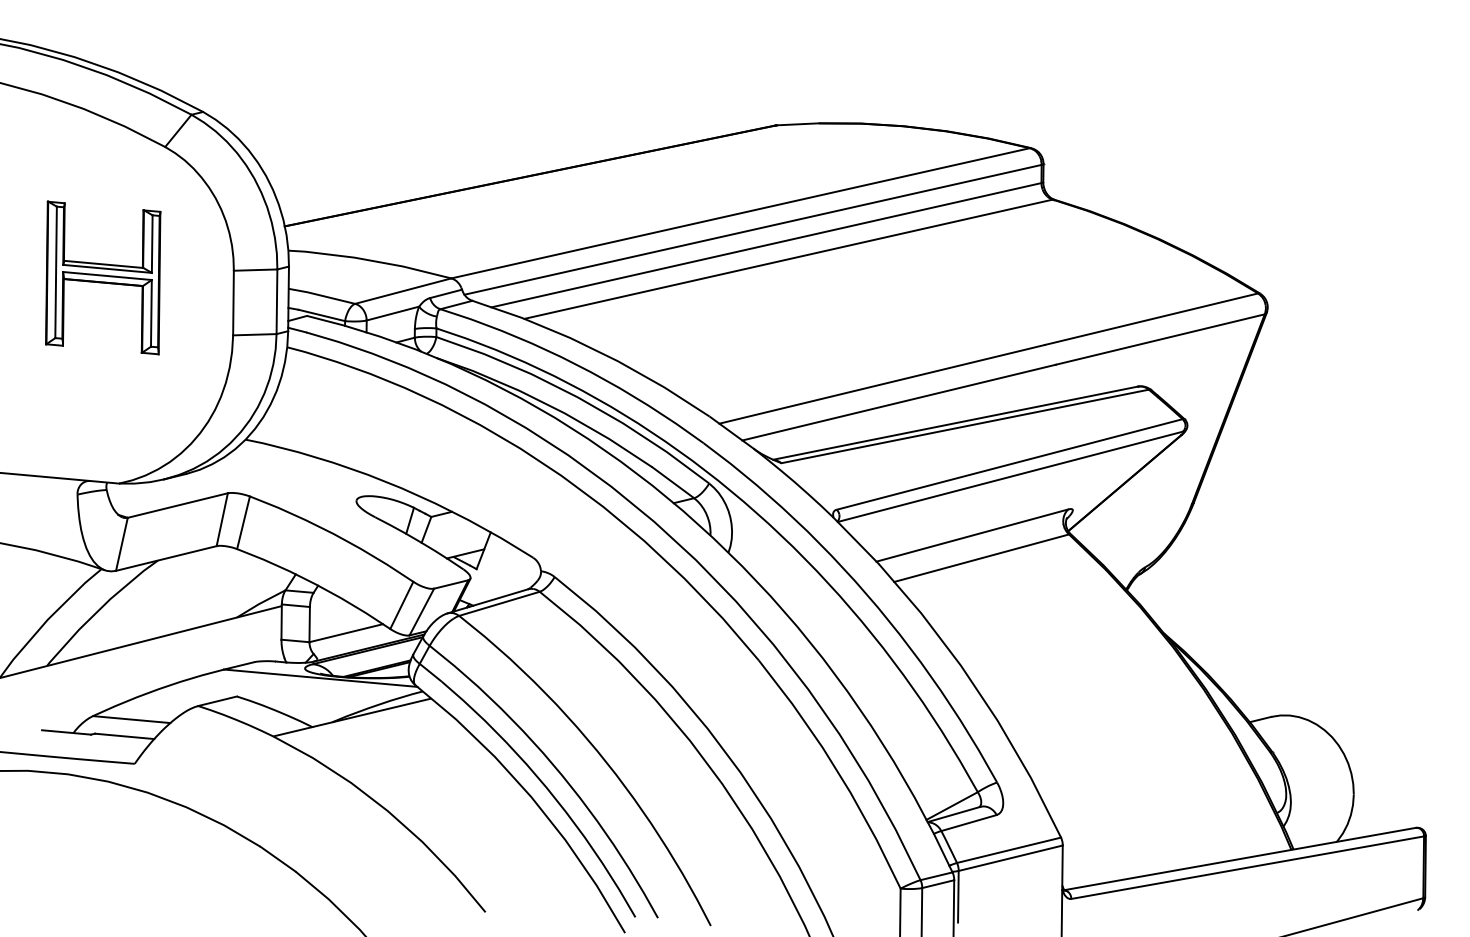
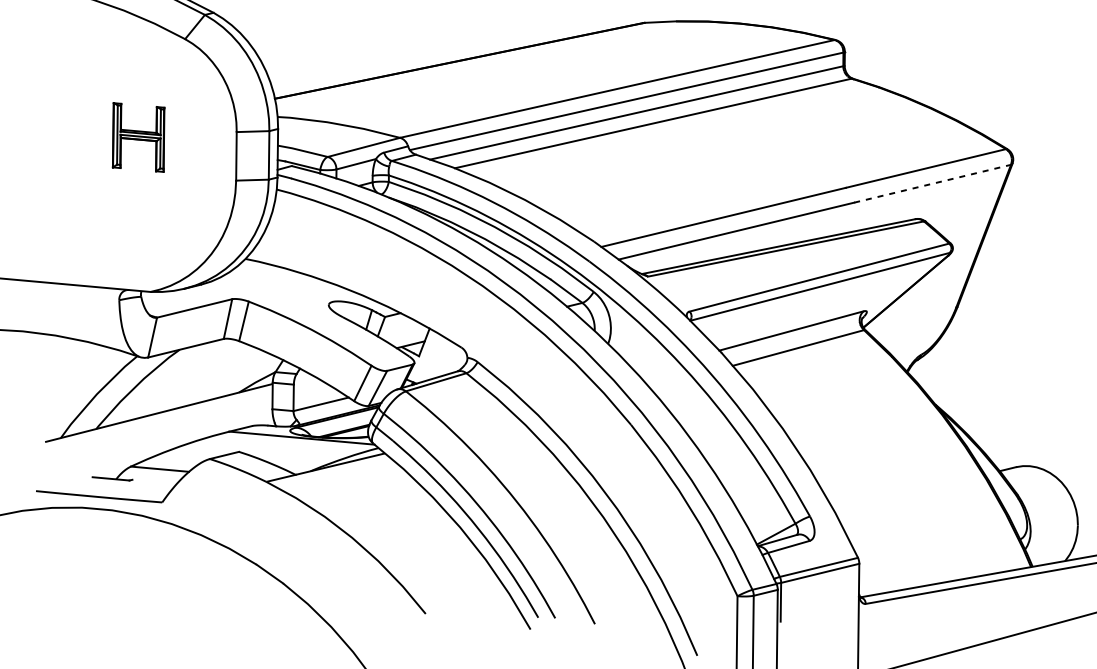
part: (103, 277) -> (138, 137), size x0.6
line: (1160, 339) -> (932, 183), solid -> dashed
line: (124, 736) -> (154, 481), removed

